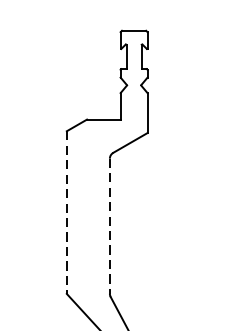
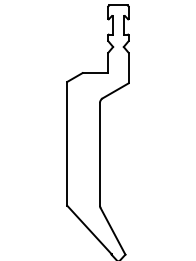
line: (67, 212) -> (67, 143), dashed -> solid
line: (110, 226) -> (100, 154), dashed -> solid

